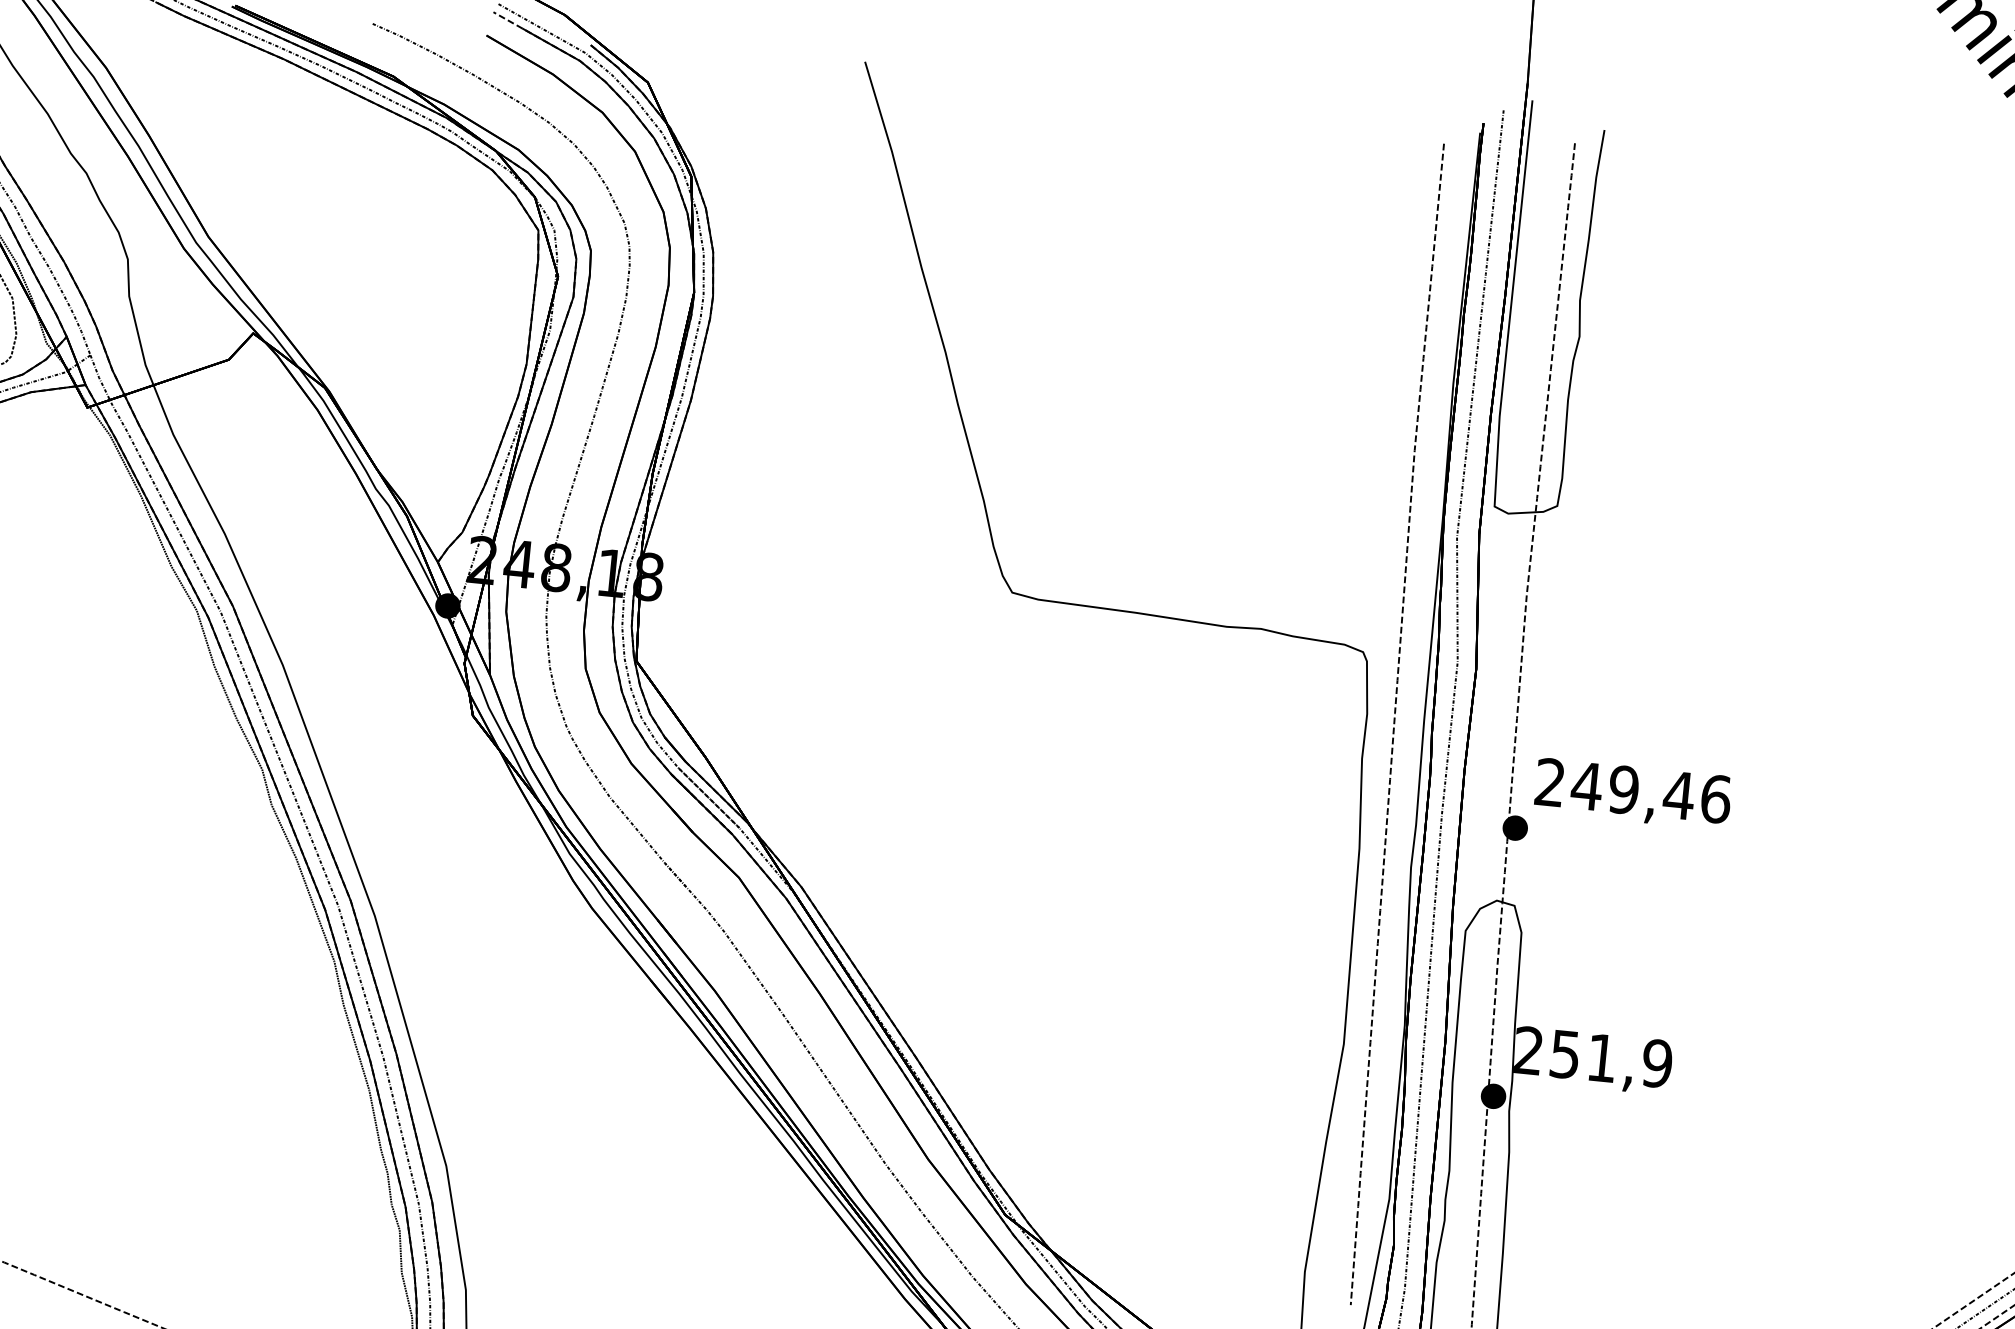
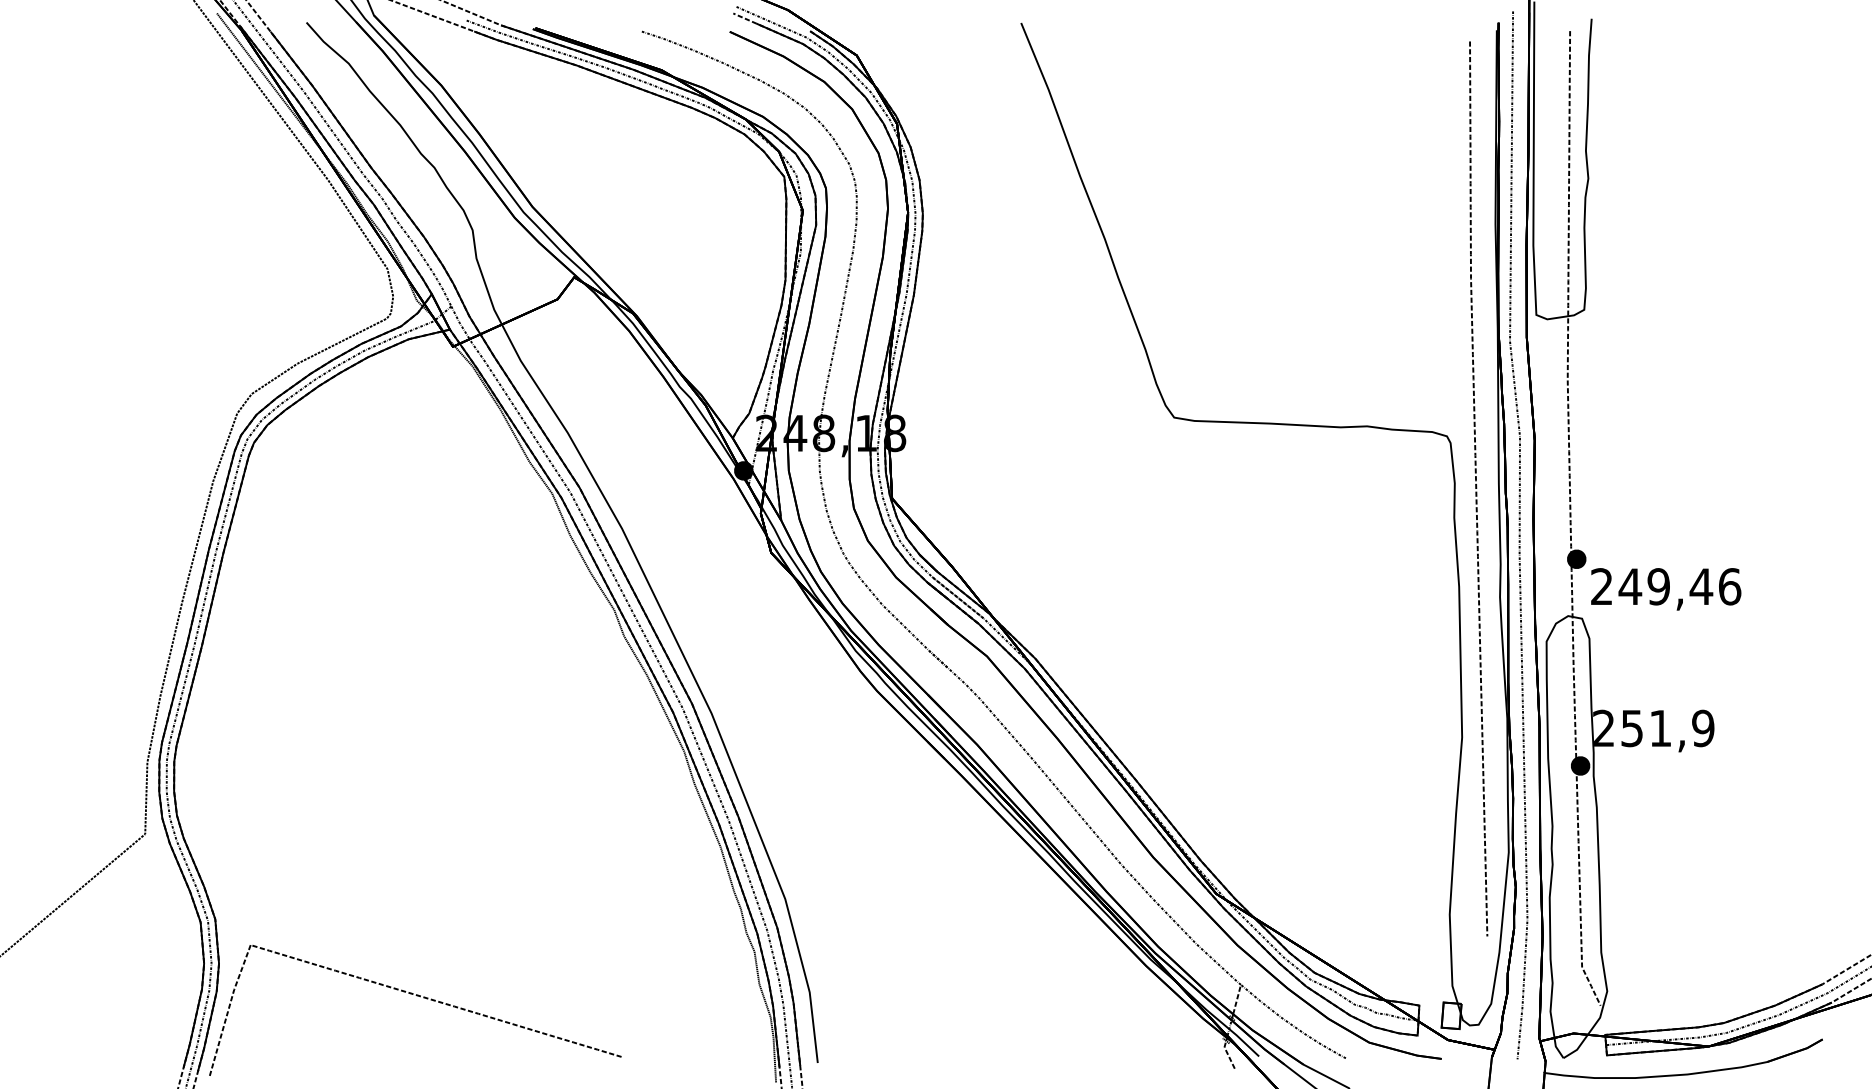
text: (1633, 794) -> (1666, 589), moved

